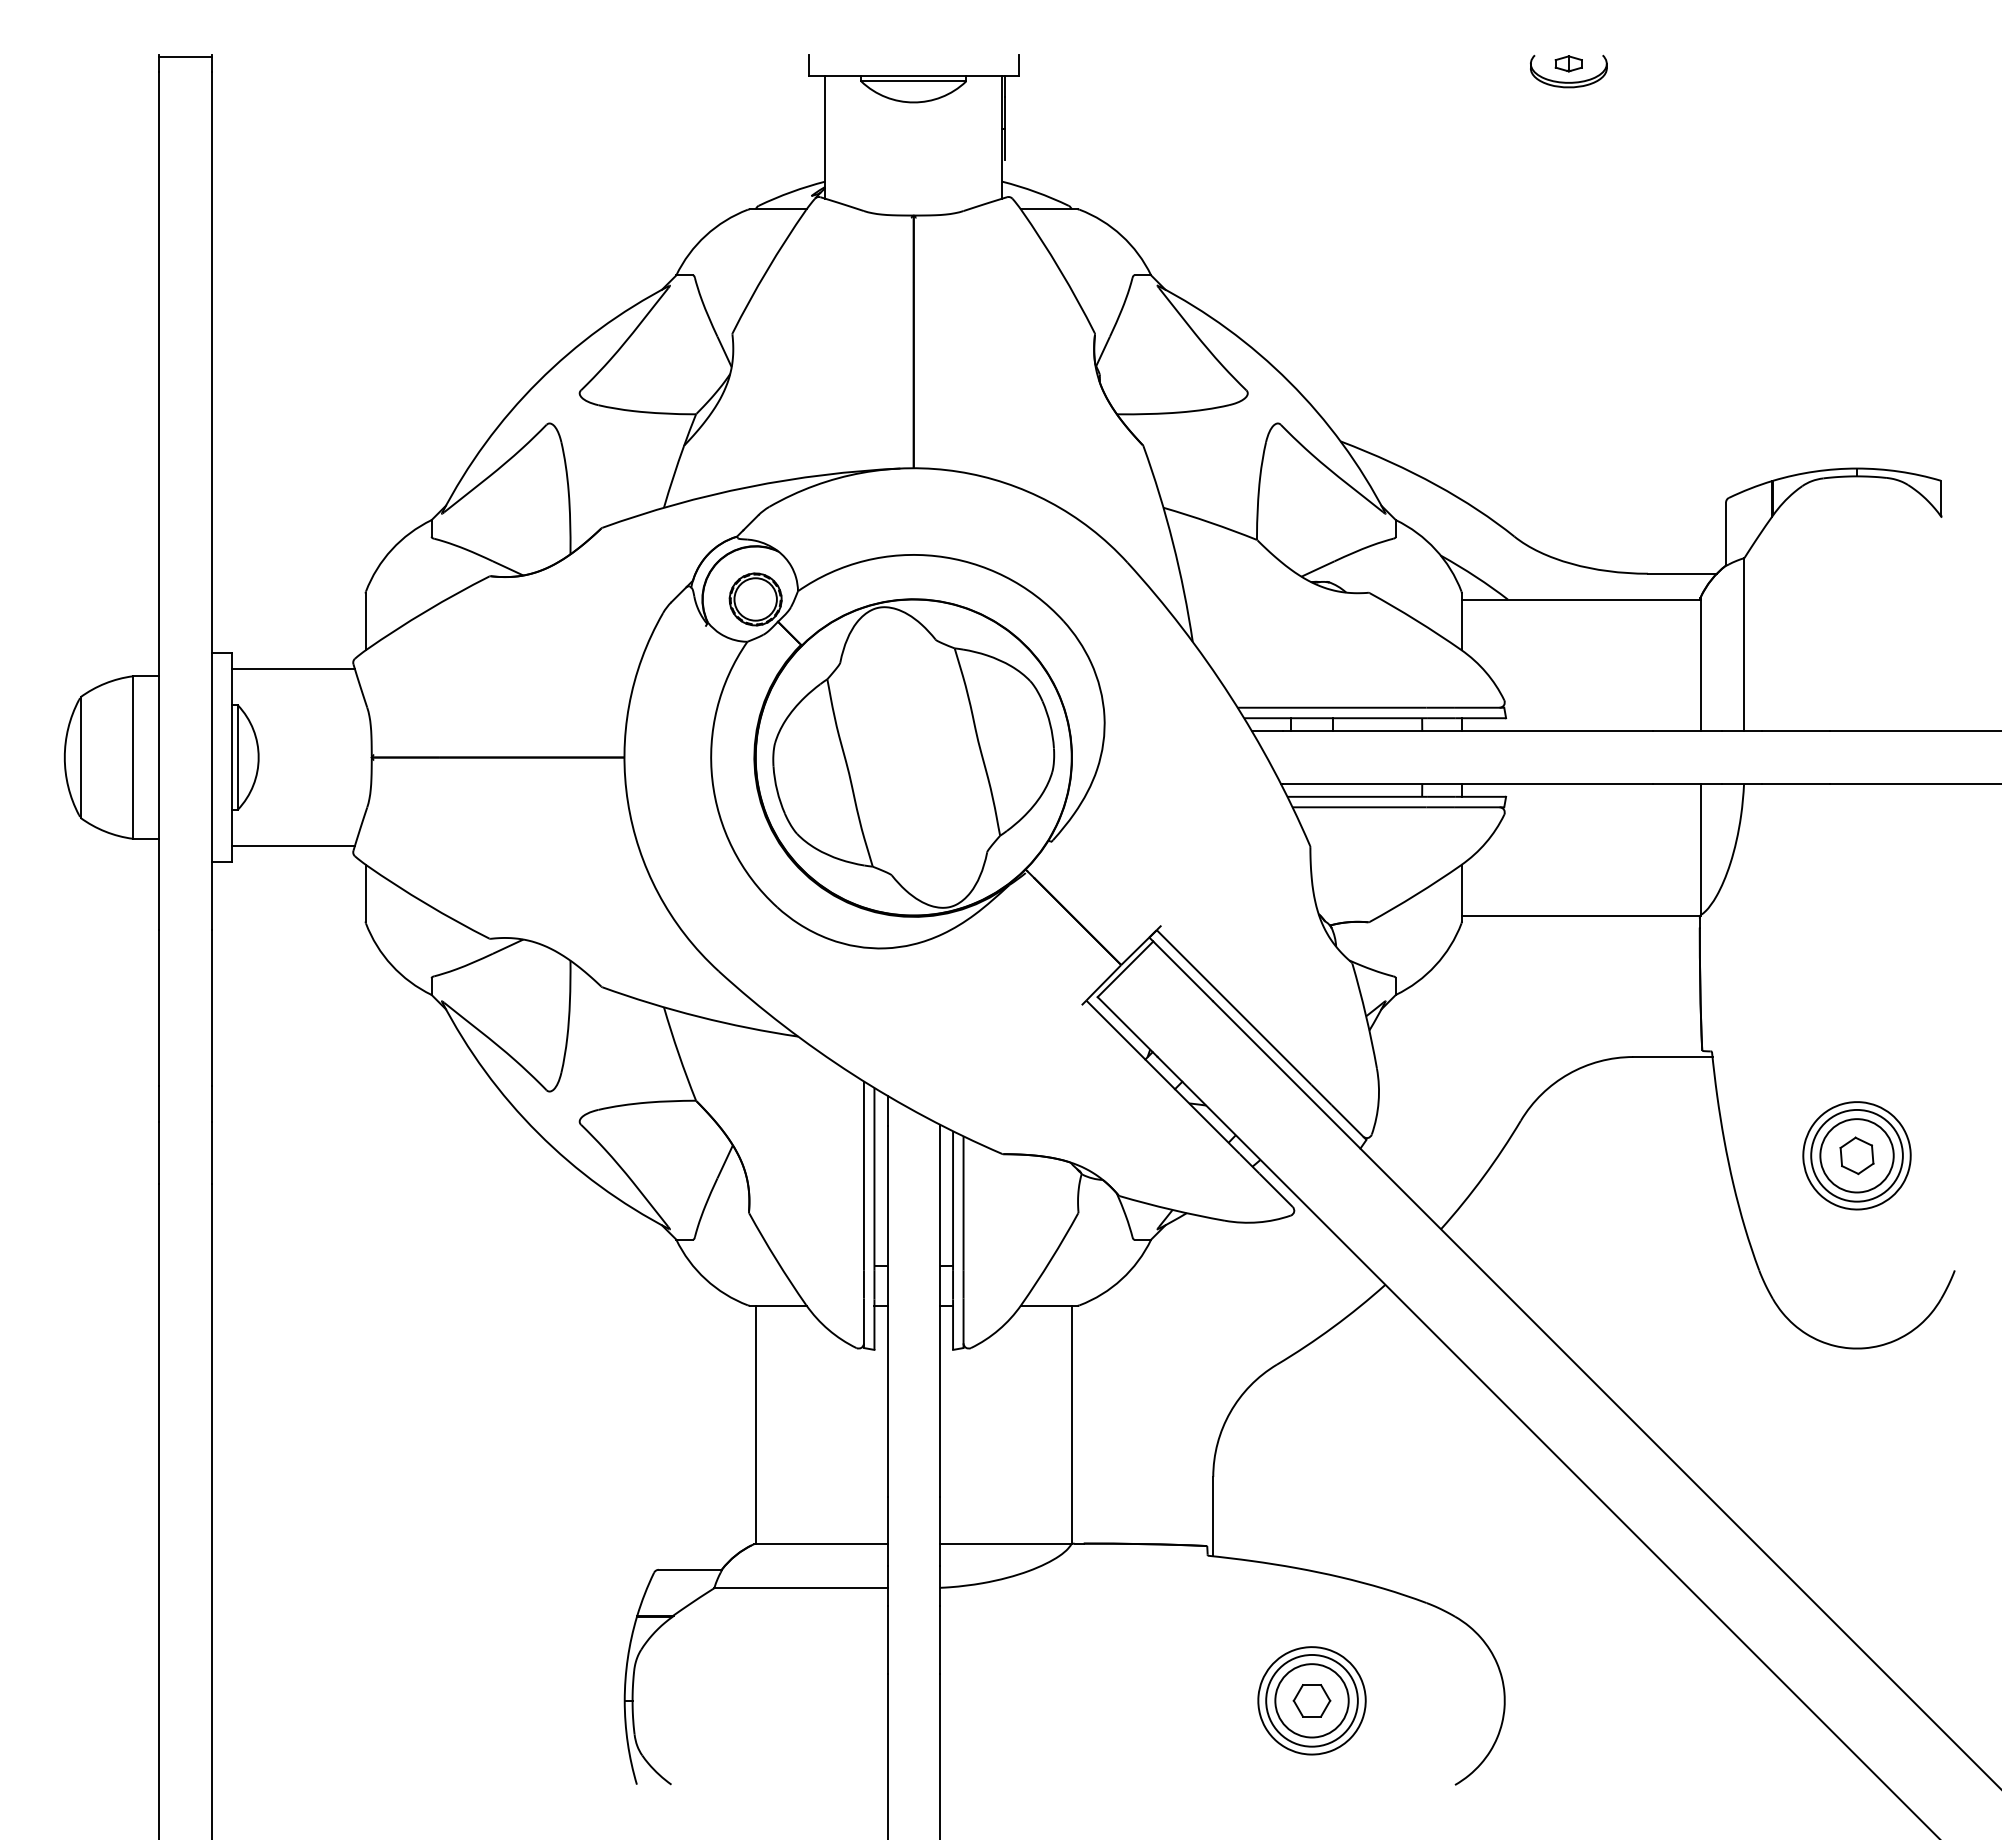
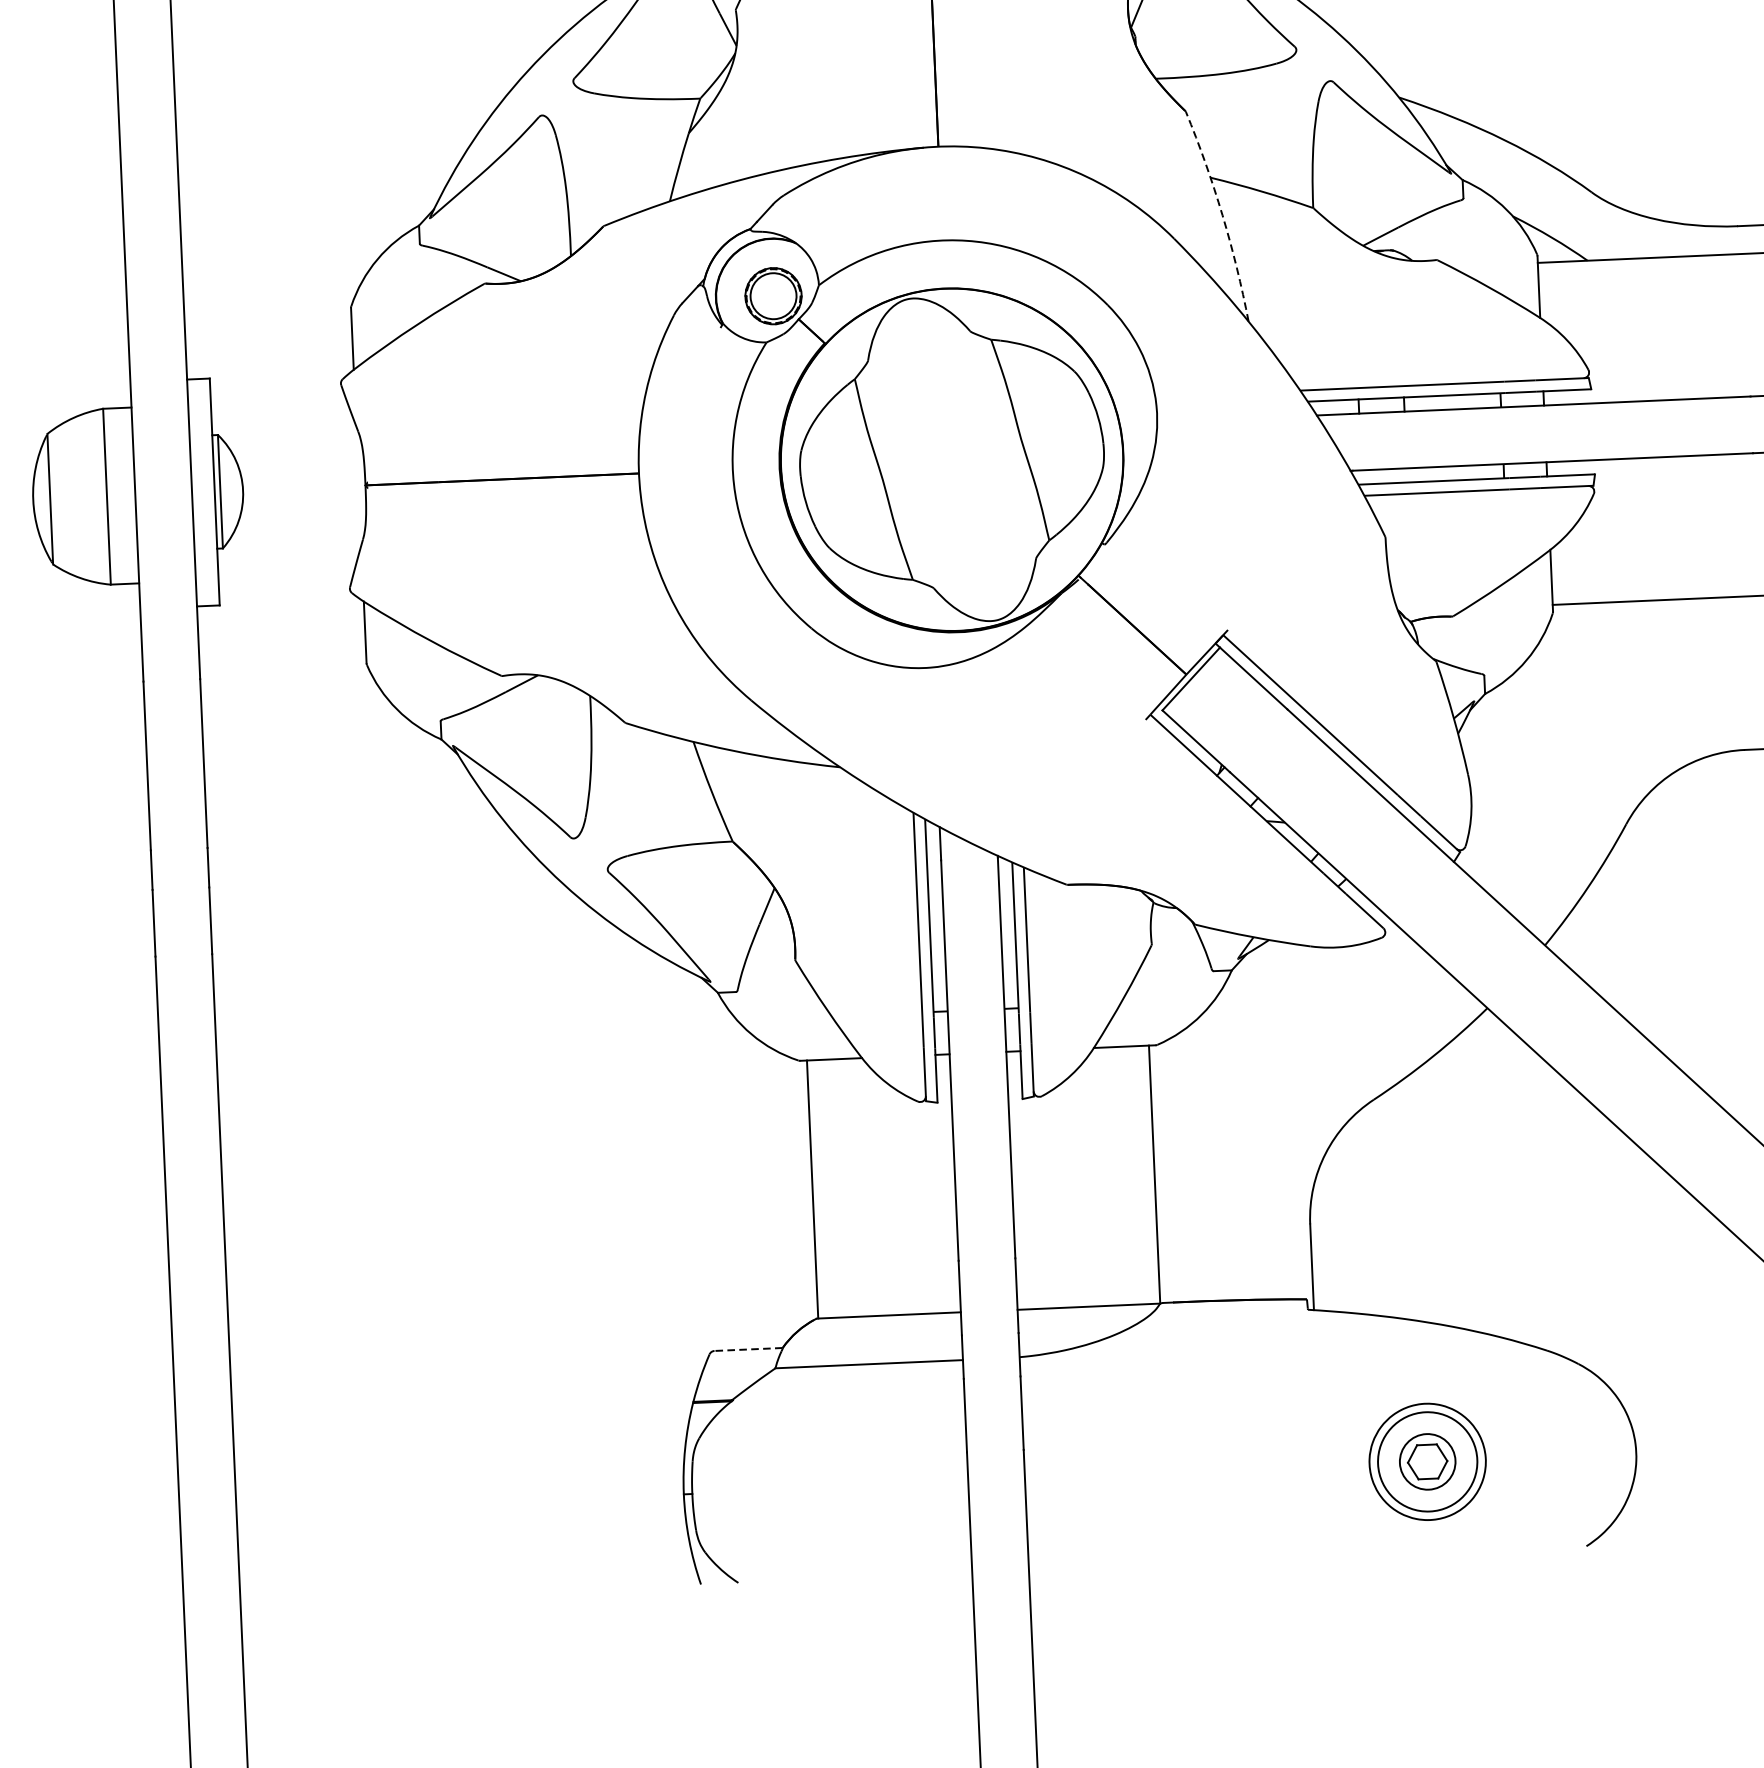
arc: (1172, 542) -> (1221, 214), solid -> dashed
line: (293, 669) -> (276, 393), removed
line: (293, 845) -> (284, 584), removed
line: (689, 1569) -> (747, 1349), solid -> dashed
circle: (1311, 1700) -> (1427, 1461), size x0.7

